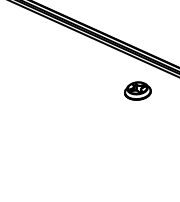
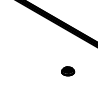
part: (138, 91) -> (68, 71), moved

